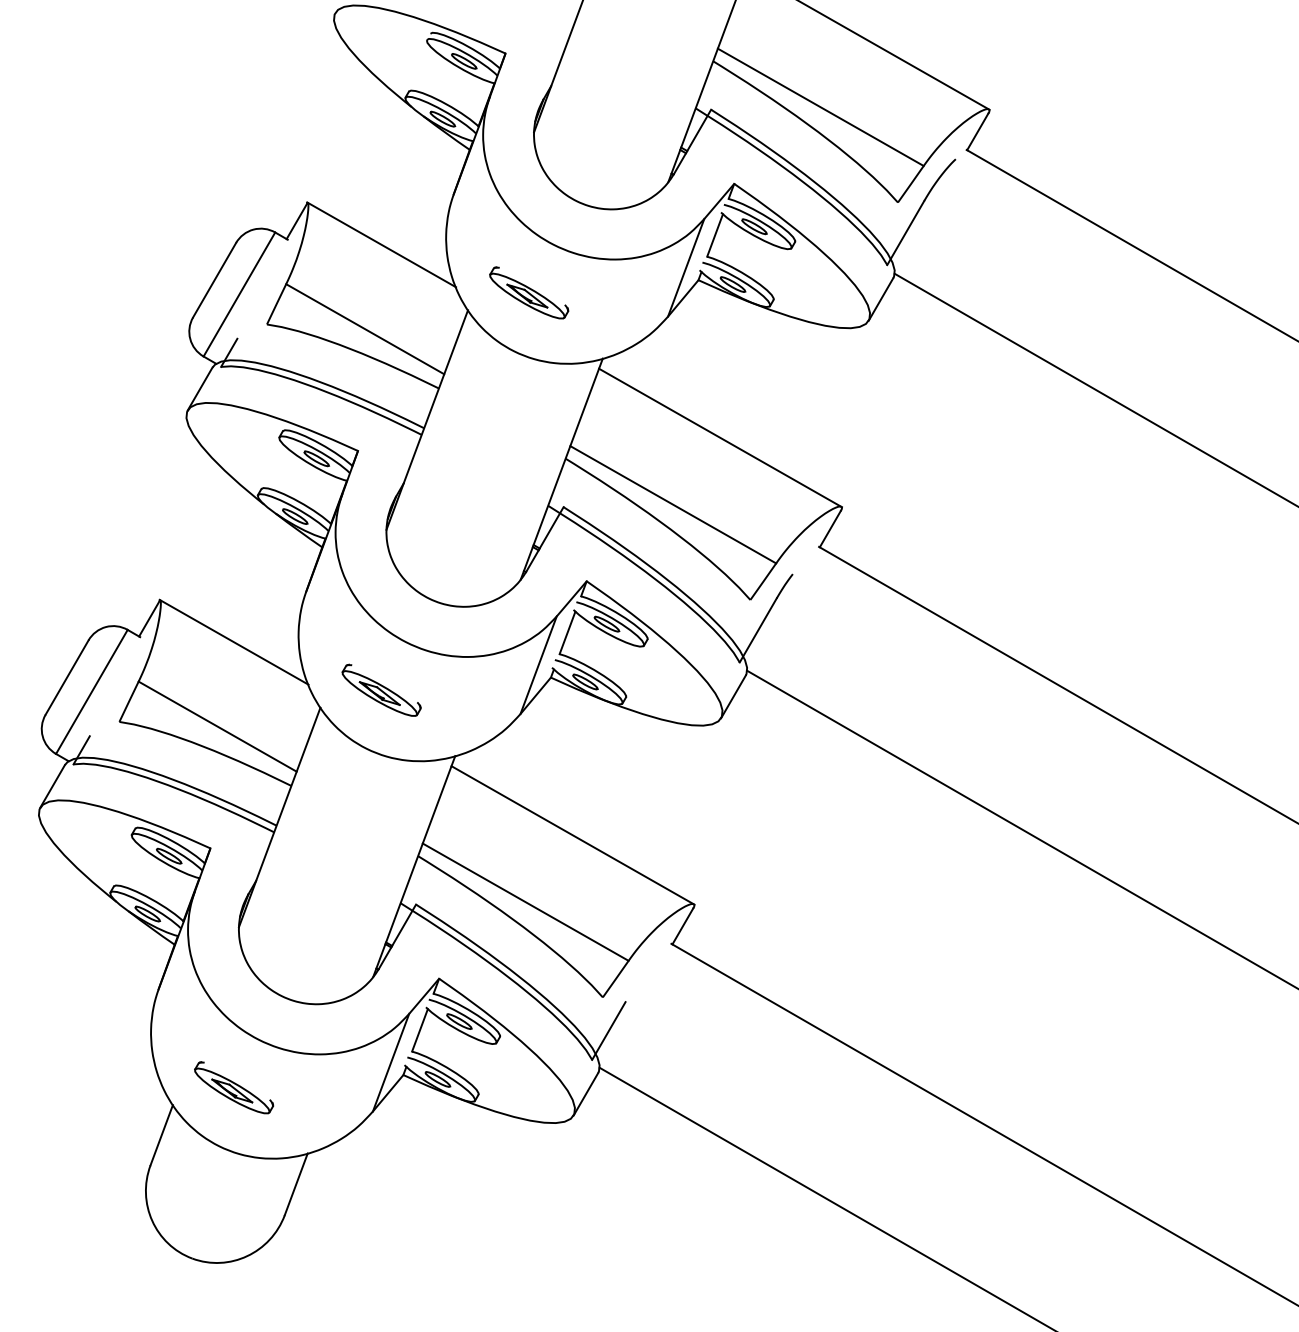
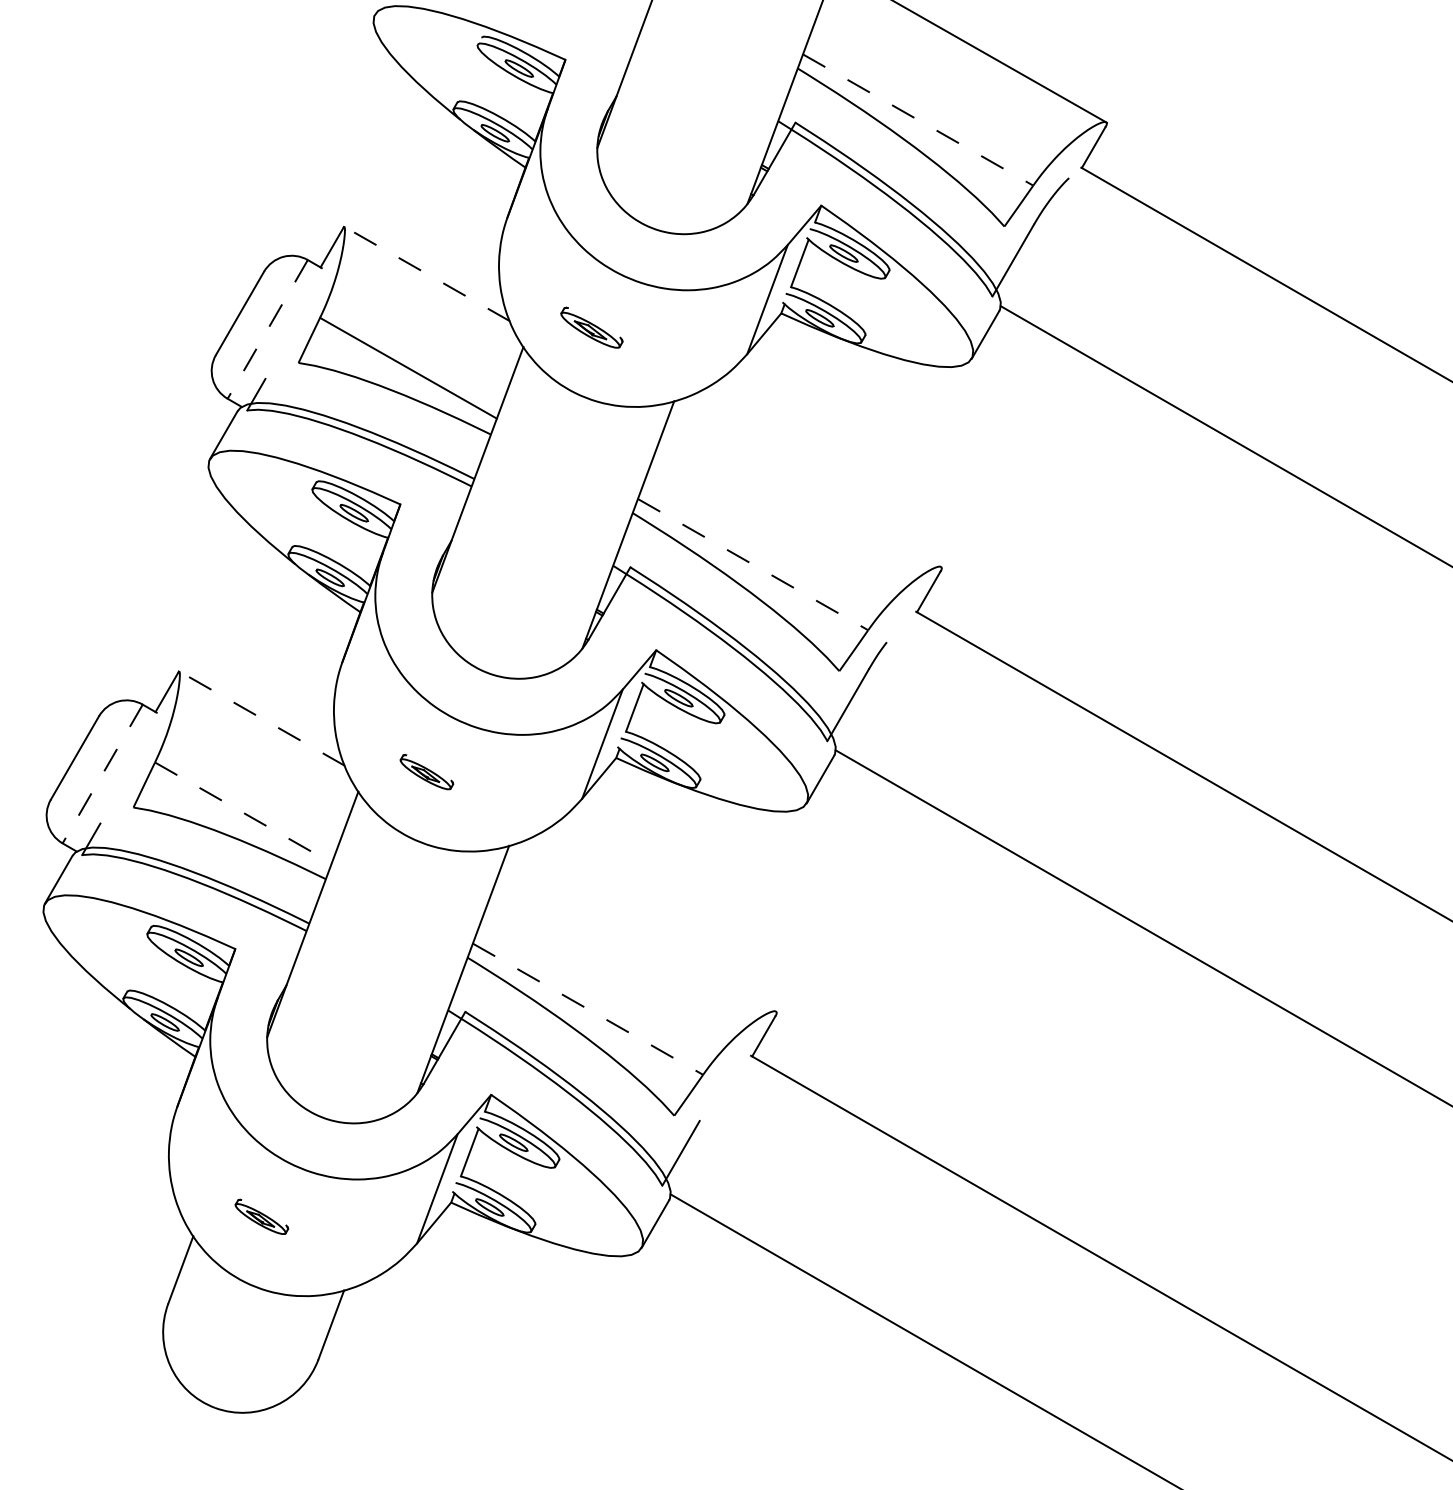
line: (821, 107) -> (918, 120), solid -> dashed
line: (381, 244) -> (426, 273), solid -> dashed
part: (528, 292) -> (591, 327), size x0.7
line: (239, 294) -> (267, 329), solid -> dashed
line: (720, 437) -> (805, 489), removed
line: (673, 504) -> (753, 564), solid -> dashed
line: (233, 642) -> (261, 718), solid -> dashed
part: (381, 689) -> (426, 771), size x0.6
line: (91, 692) -> (102, 774), solid -> dashed
line: (217, 726) -> (243, 812), solid -> dashed
line: (572, 835) -> (640, 934), removed
line: (526, 902) -> (588, 1009), solid -> dashed
part: (233, 1087) -> (261, 1216), size x0.6

